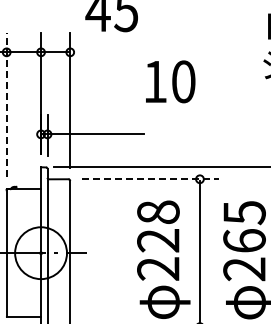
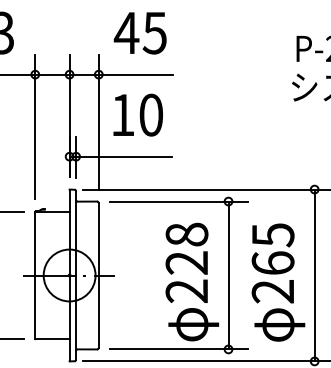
line: (107, 52) -> (136, 74), added
text: (169, 81) -> (137, 114), moved
line: (6, 104) -> (35, 126), dashed -> solid
line: (150, 179) -> (179, 201), dashed -> solid

